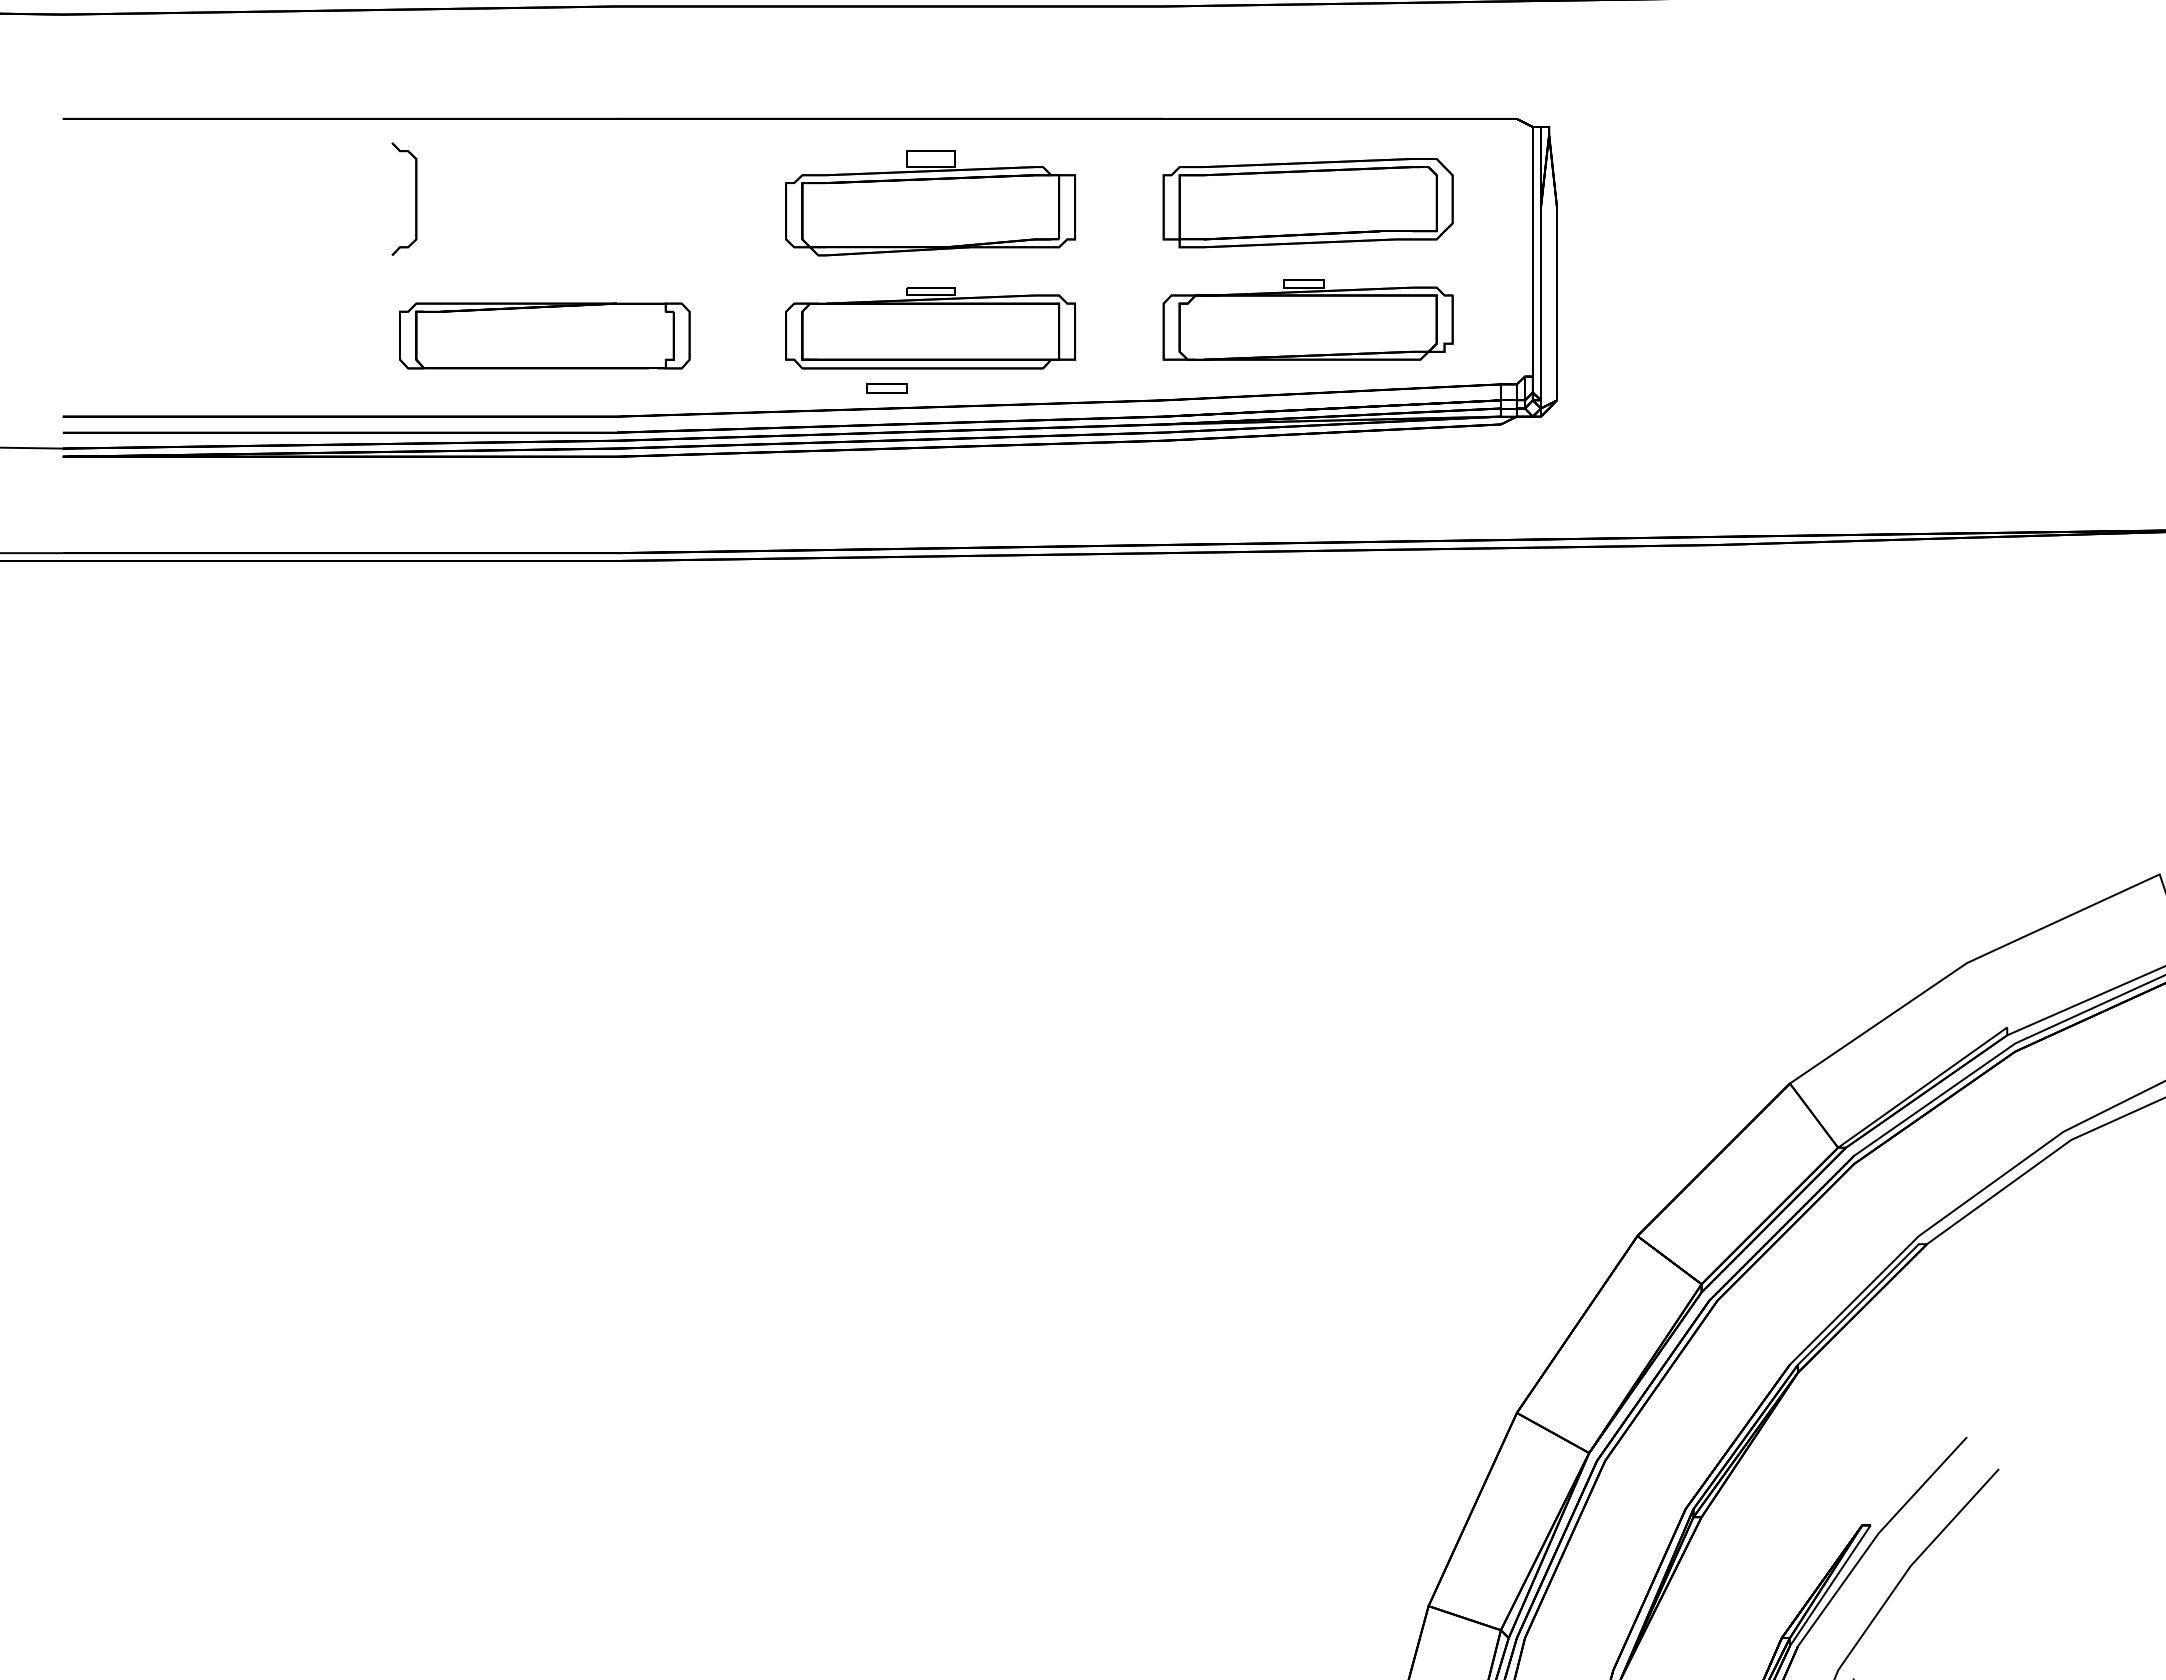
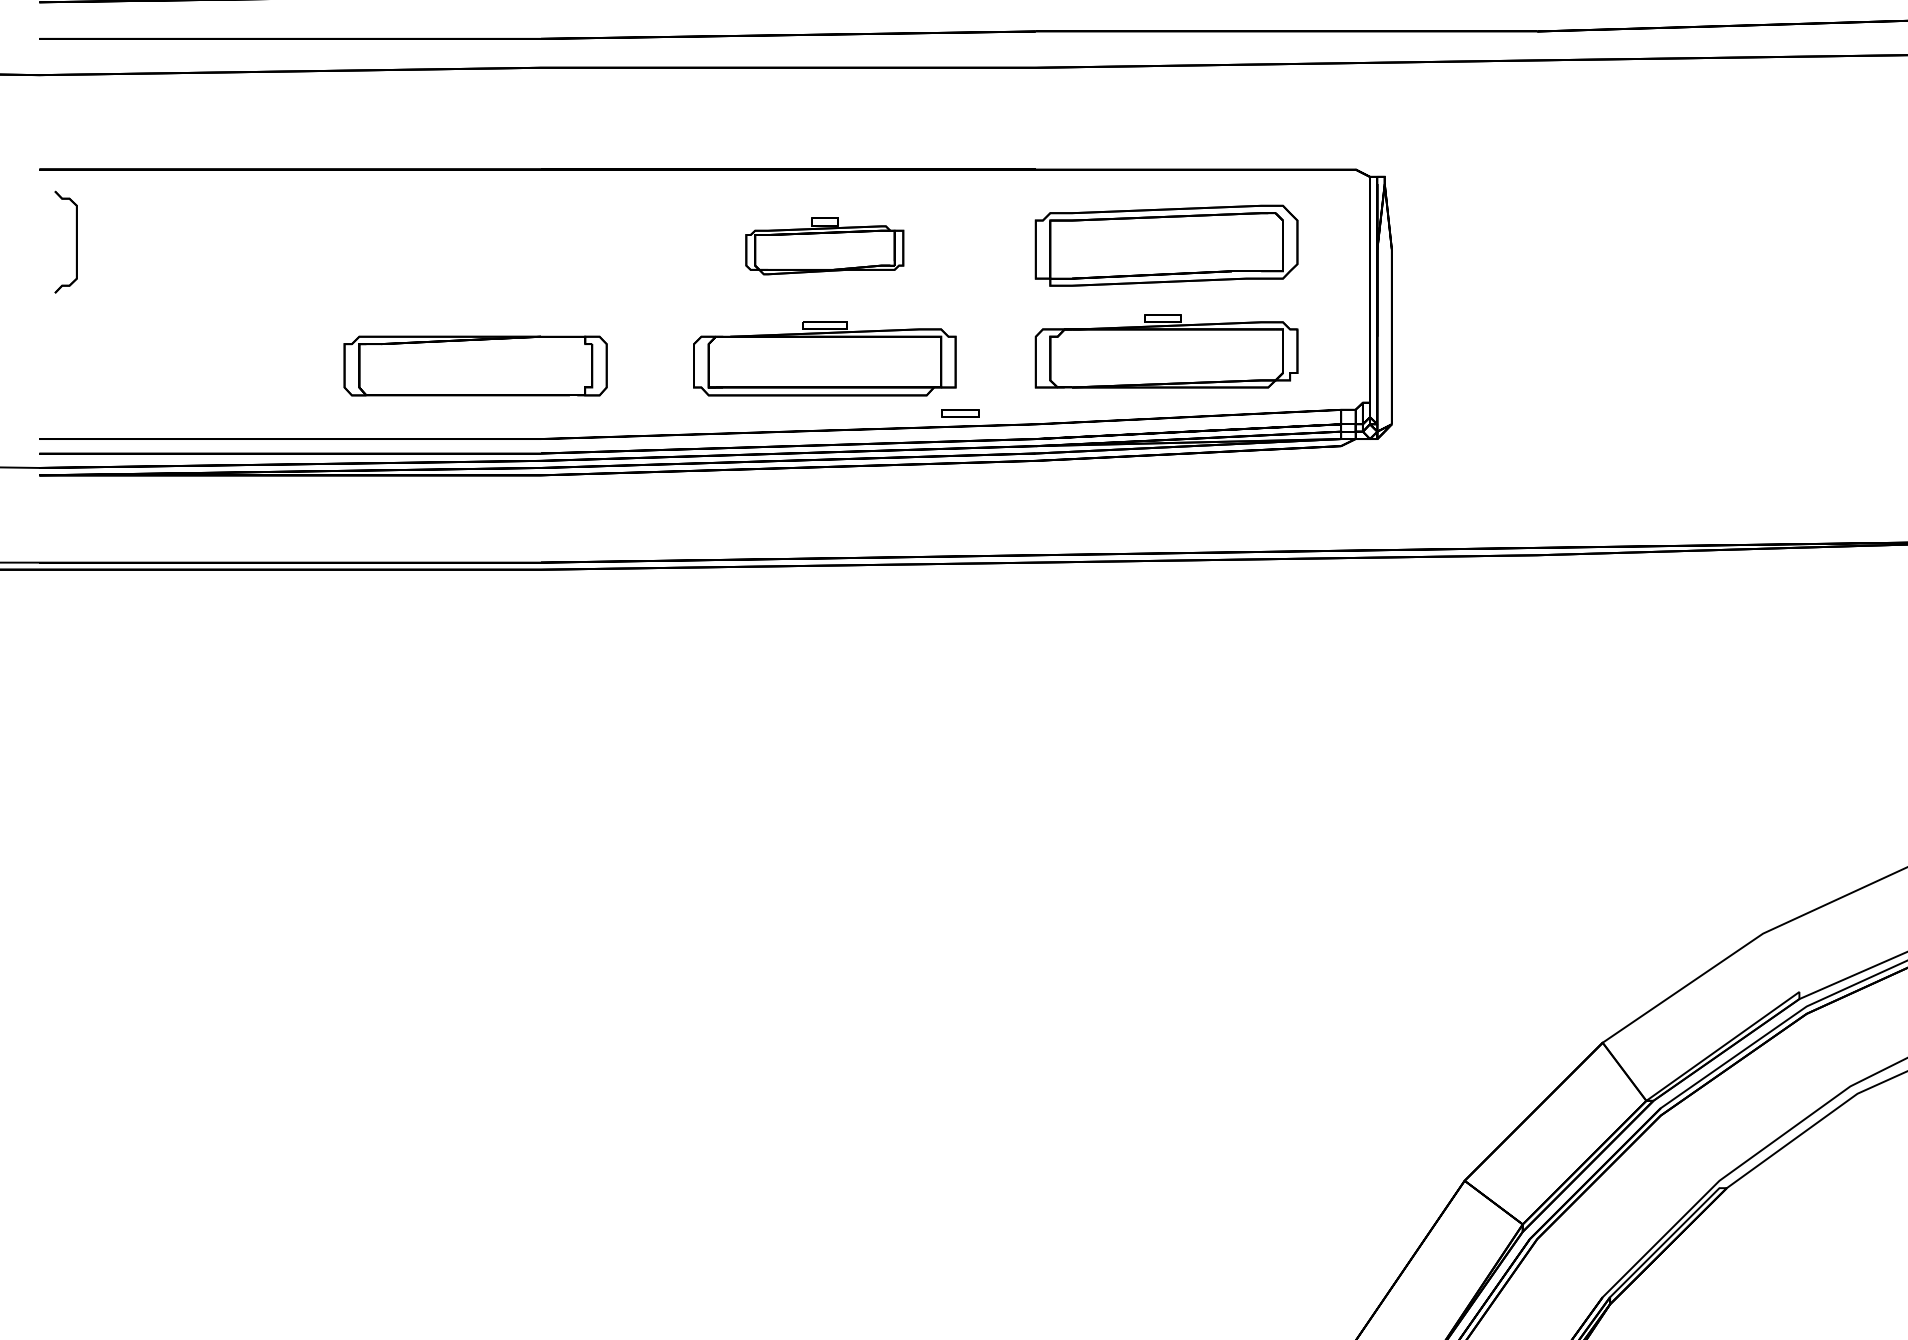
part: (415, 198) -> (76, 241), moved
part: (930, 203) -> (824, 246), size x0.6
part: (886, 388) -> (960, 413), moved

